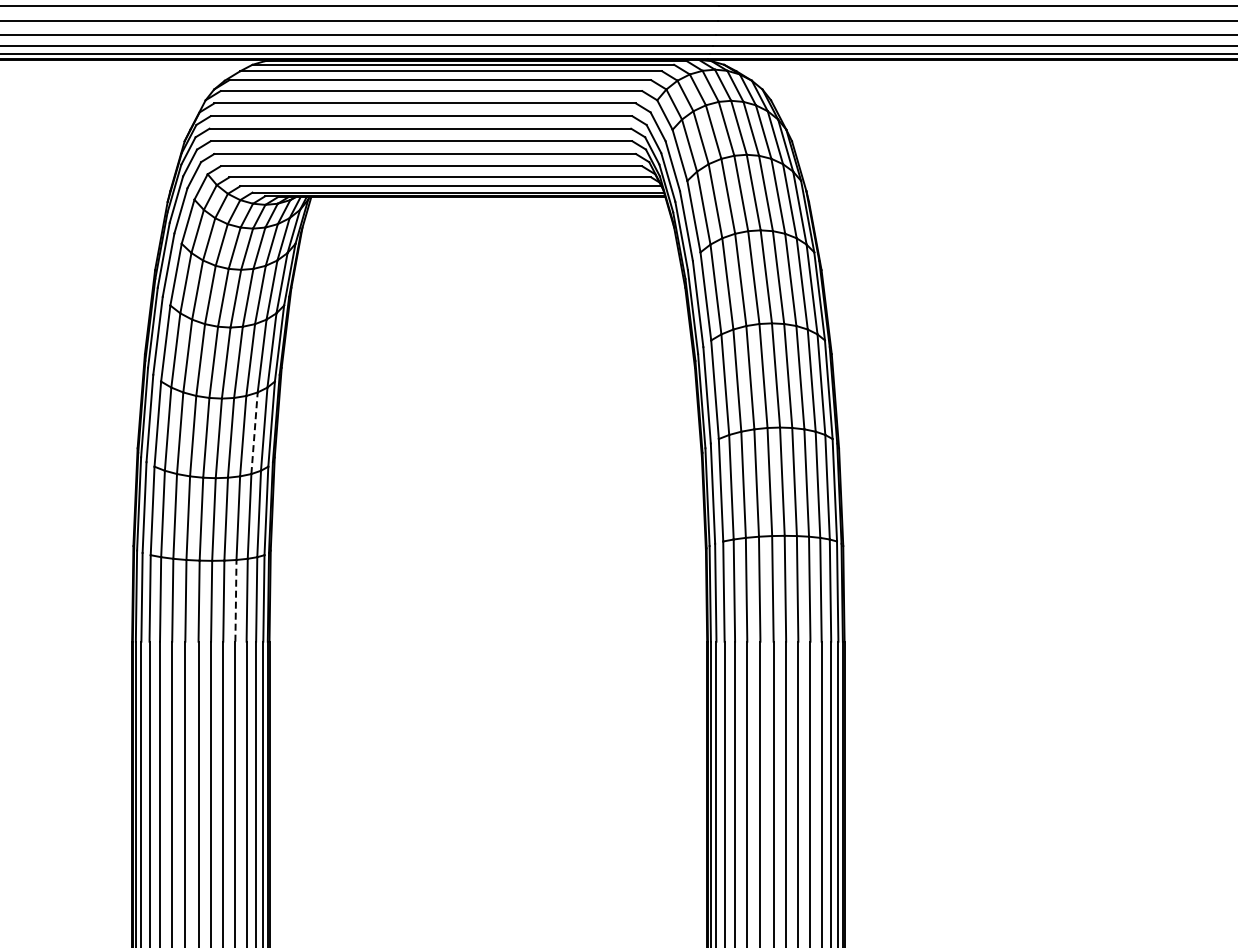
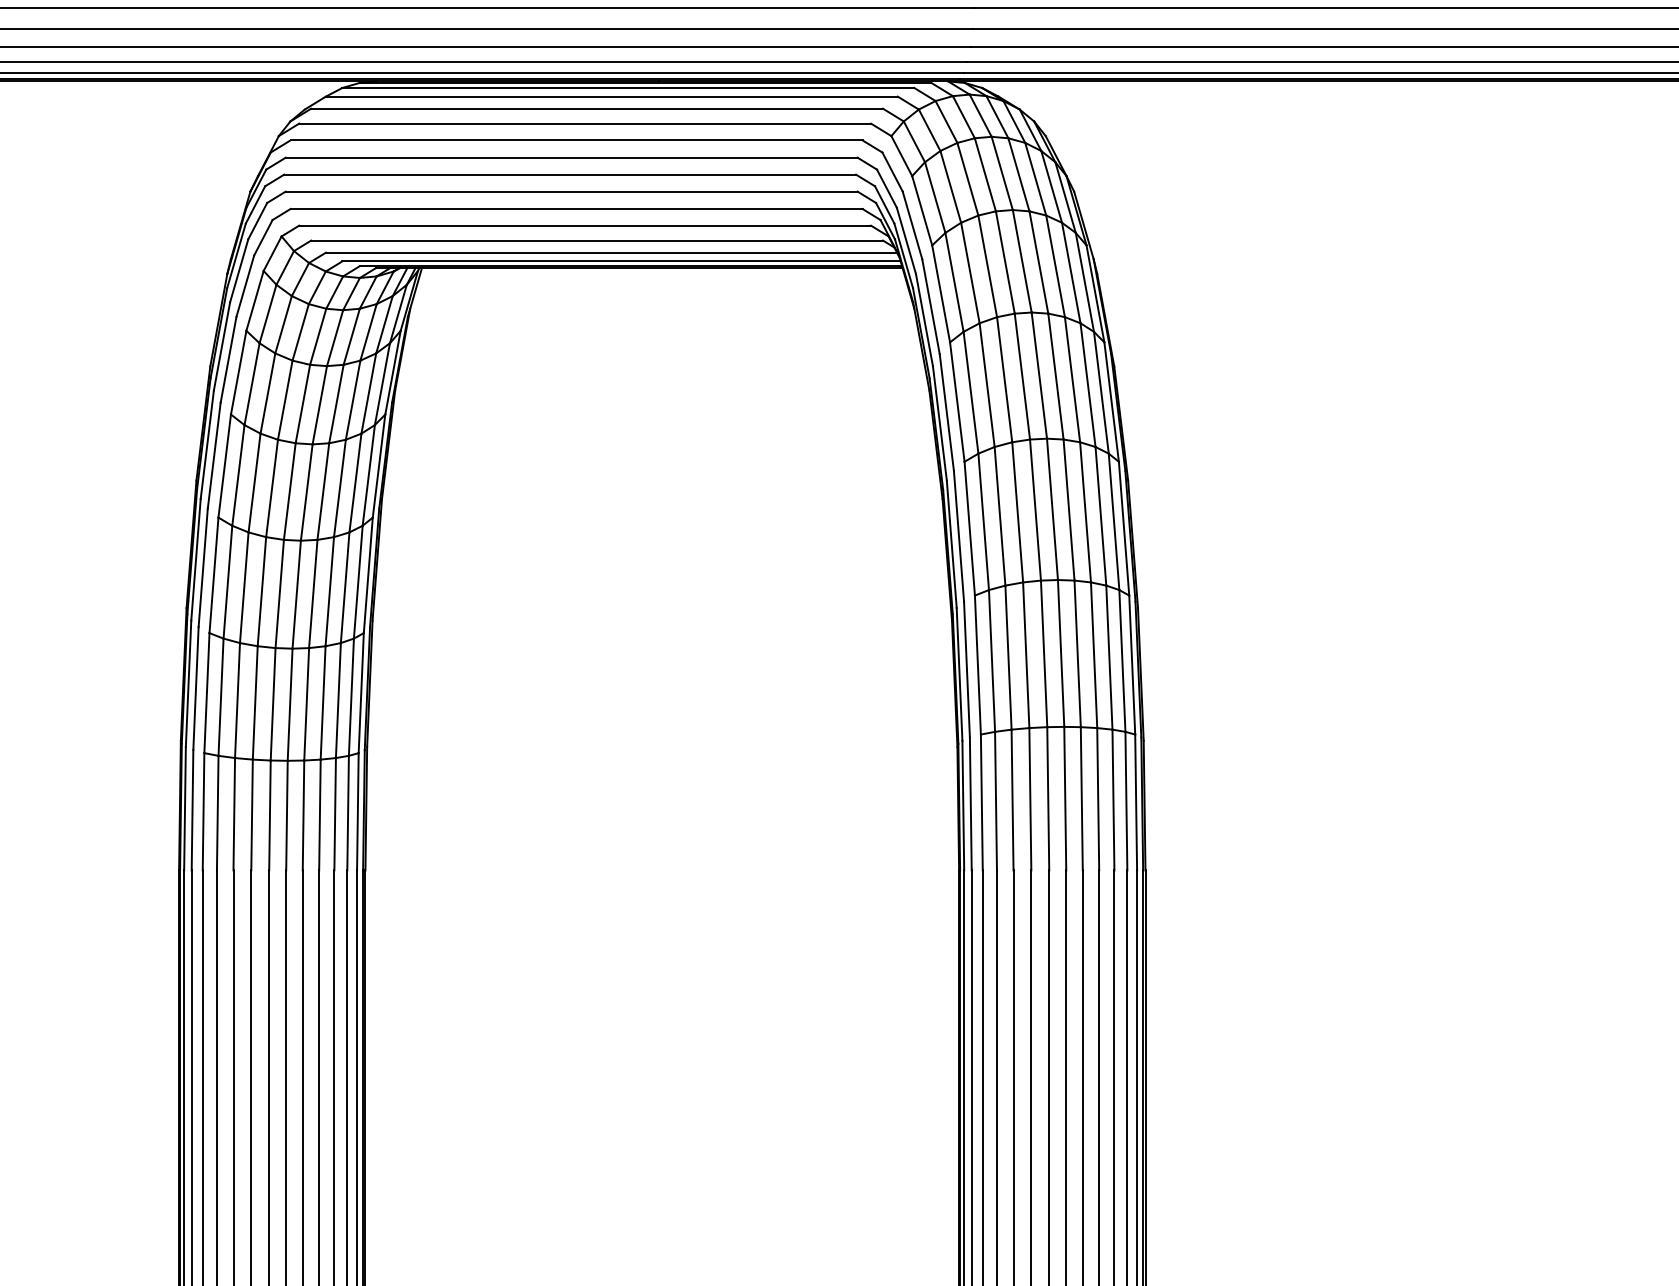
line: (254, 433) -> (345, 588), dashed -> solid
line: (235, 600) -> (319, 814), dashed -> solid

